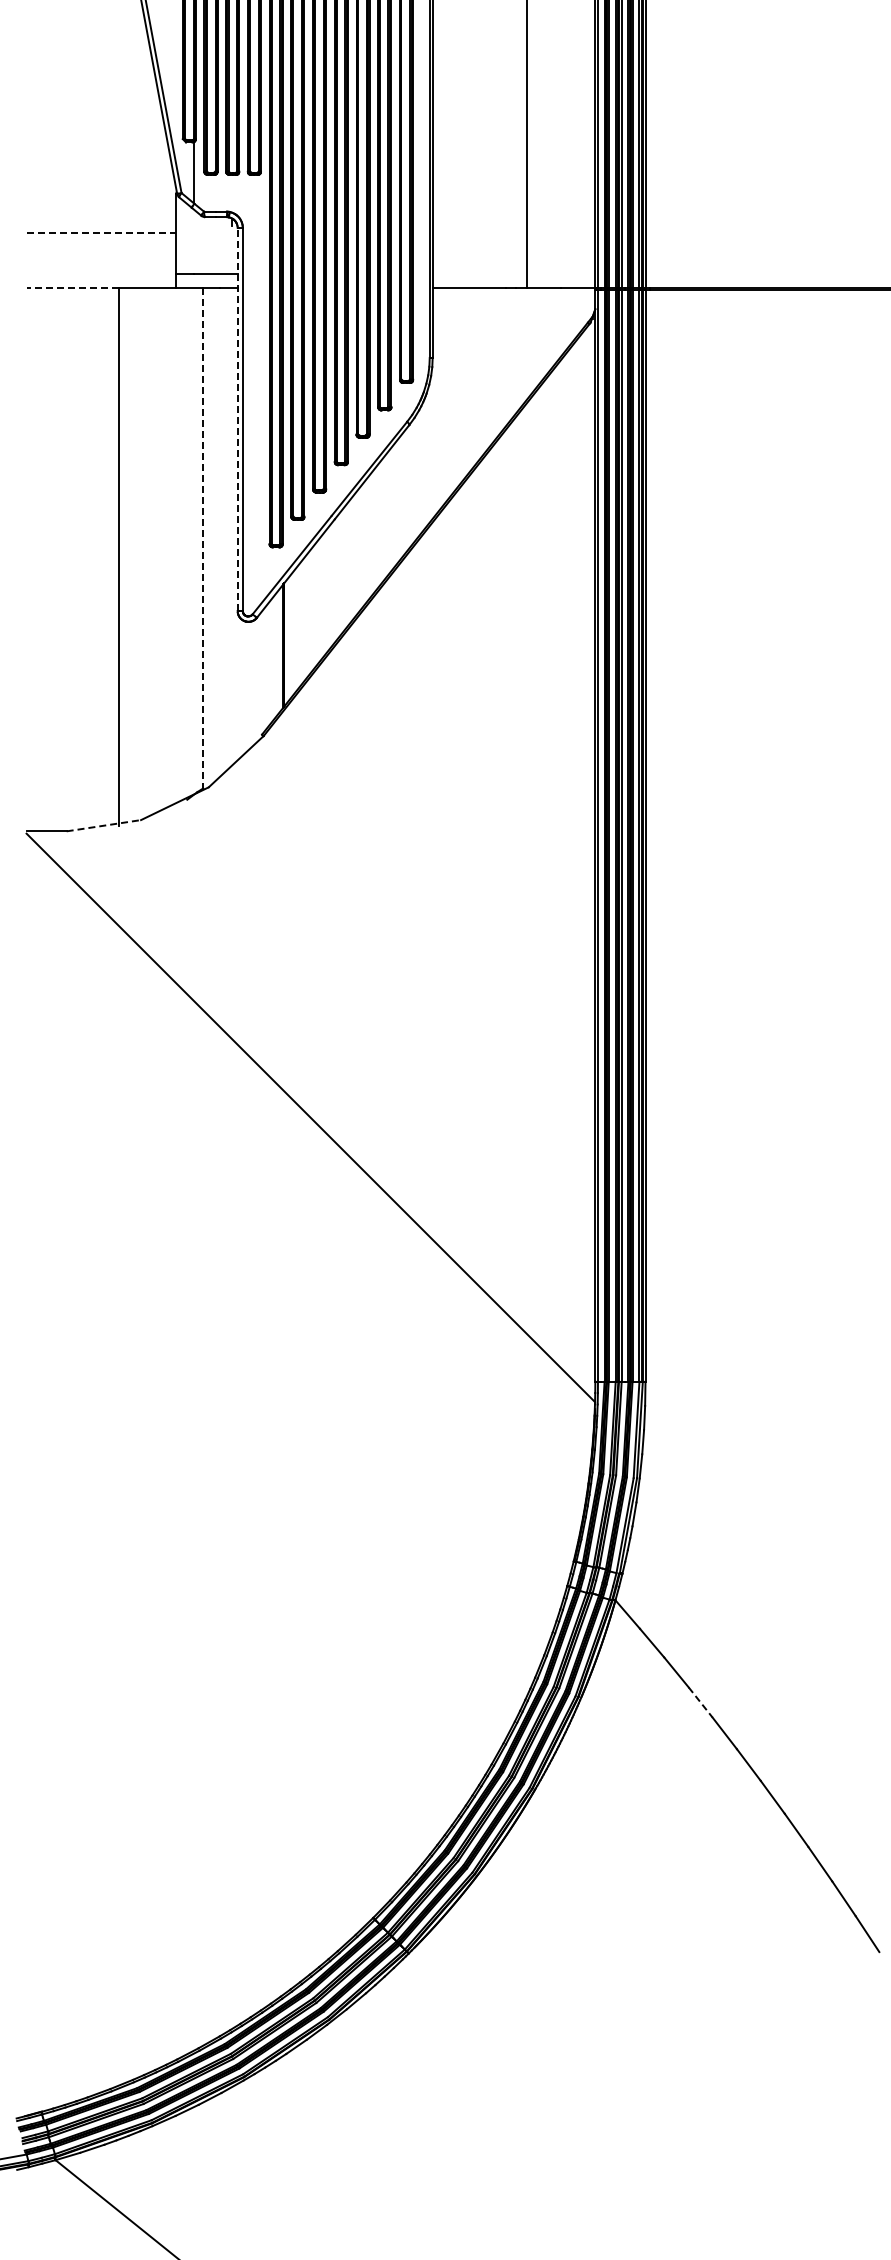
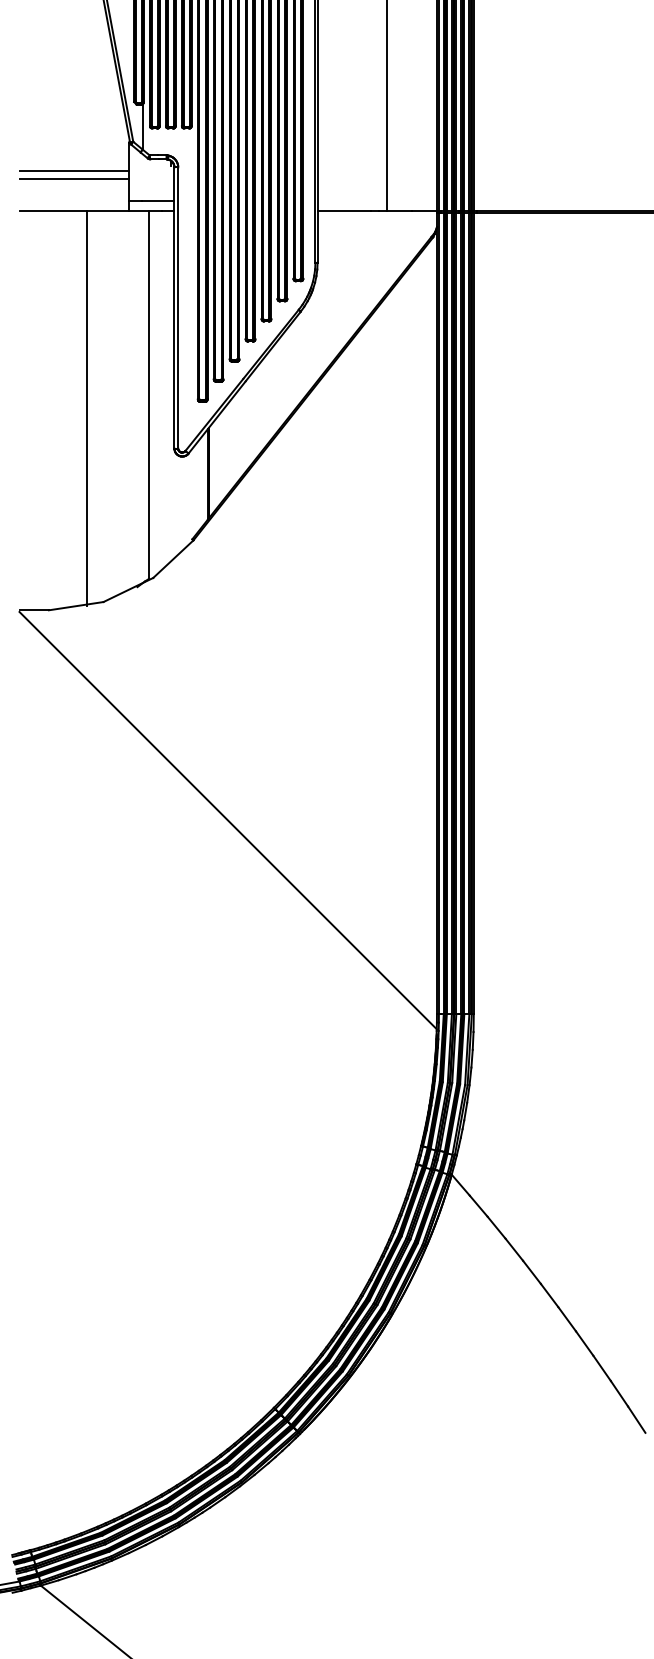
line: (101, 233) -> (74, 171), dashed -> solid
line: (101, 244) -> (74, 179), added
line: (72, 287) -> (53, 211), dashed -> solid
line: (237, 419) -> (174, 307), dashed -> solid
line: (203, 538) -> (149, 395), dashed -> solid
line: (103, 825) -> (75, 605), dashed -> solid
line: (701, 1702) -> (514, 1249), dashed -> solid

